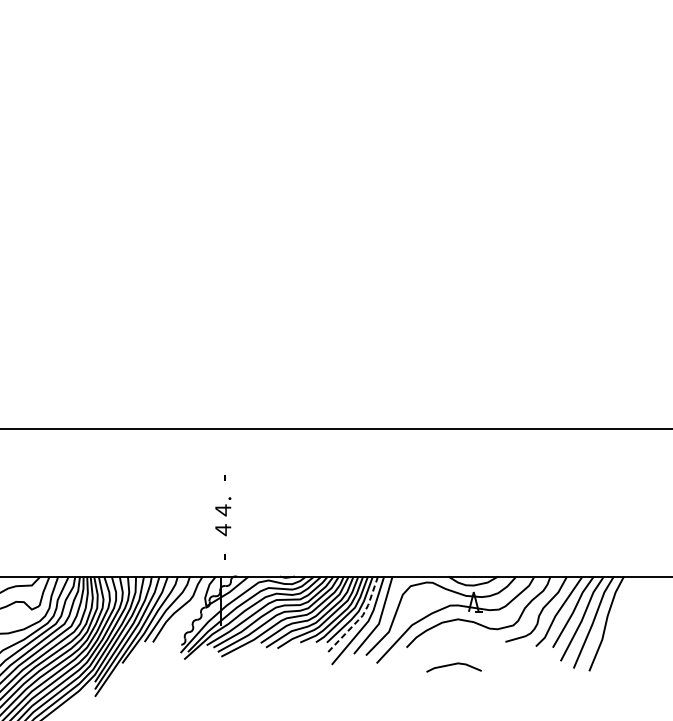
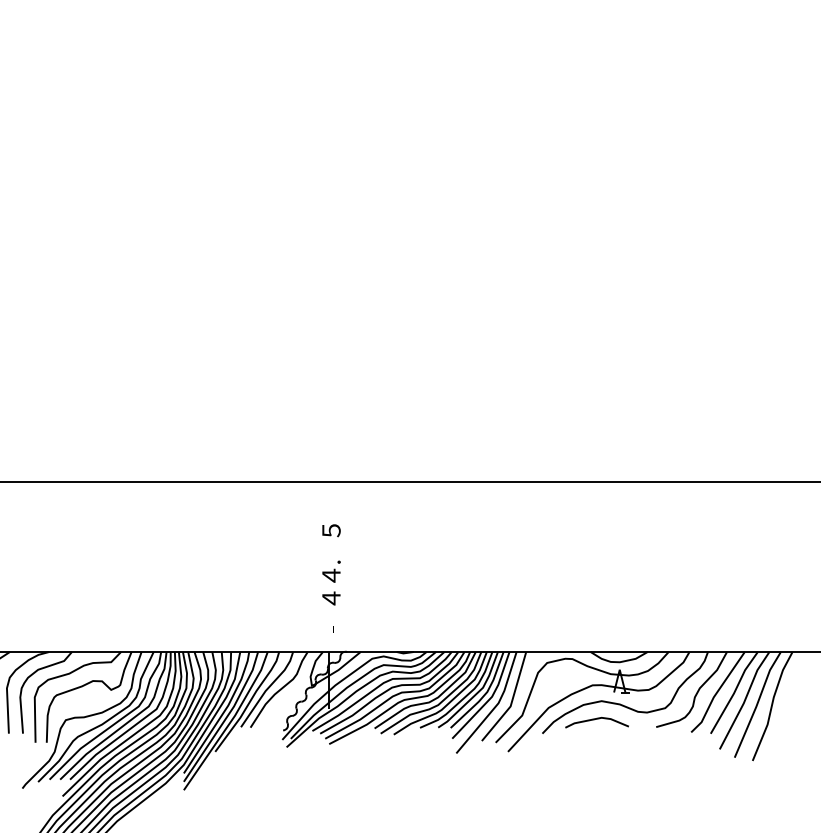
text: (223, 472) -> (331, 532), - -> ５
line: (361, 617) -> (490, 698), dashed -> solid
line: (451, 665) -> (594, 720), moved

